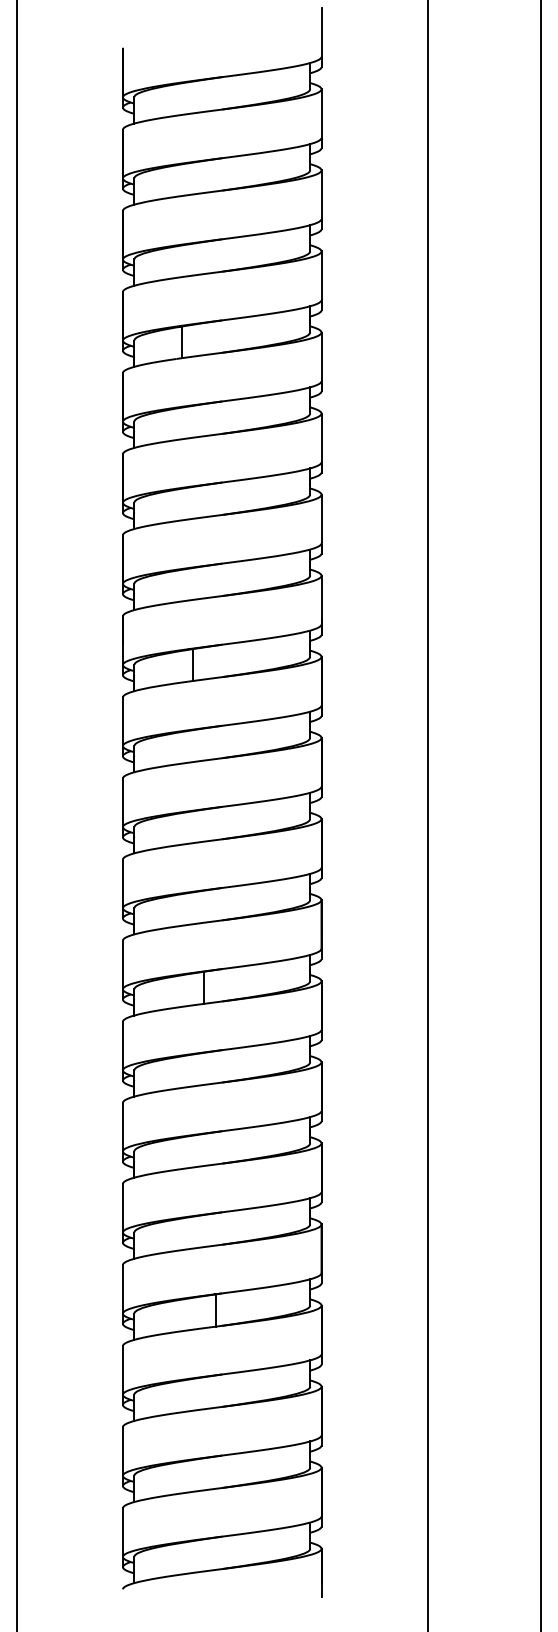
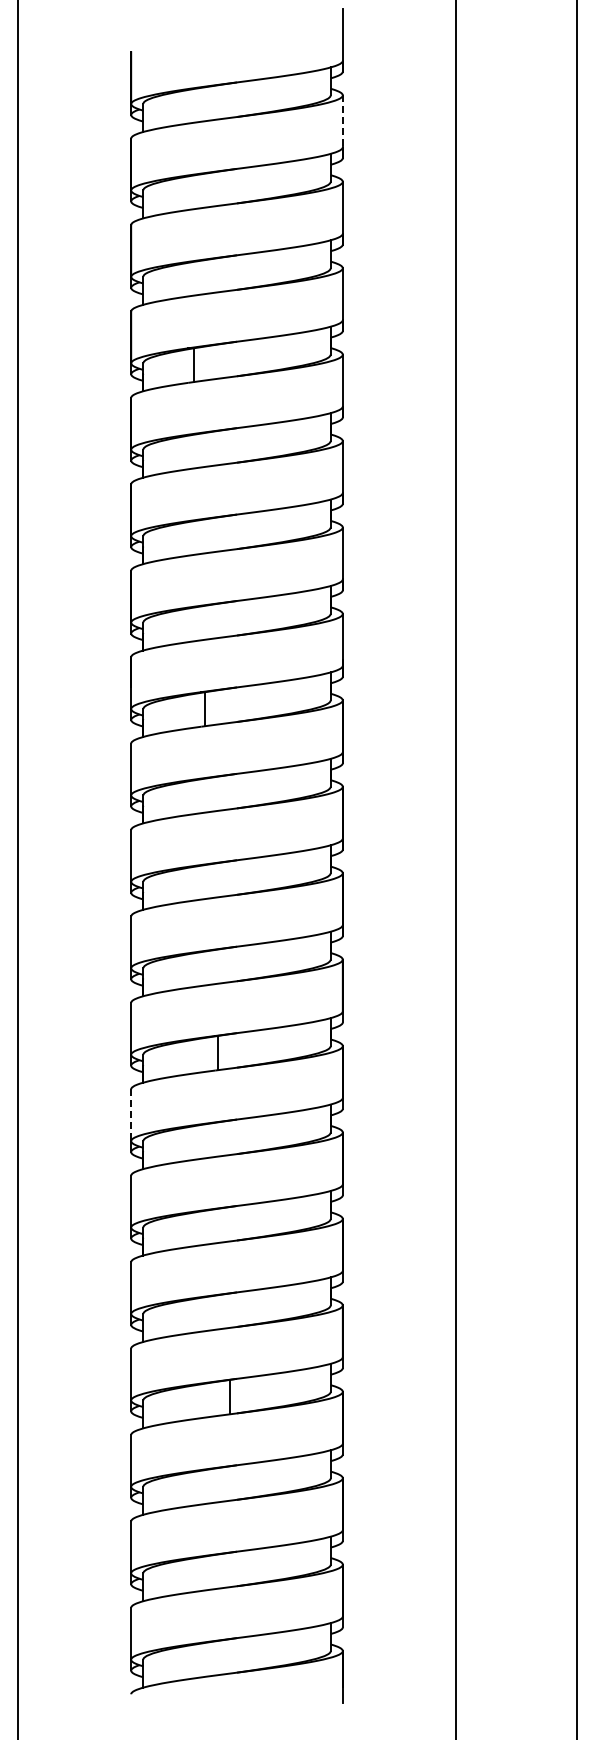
line: (321, 113) -> (342, 121), solid -> dashed
line: (123, 1046) -> (131, 1115), solid -> dashed

